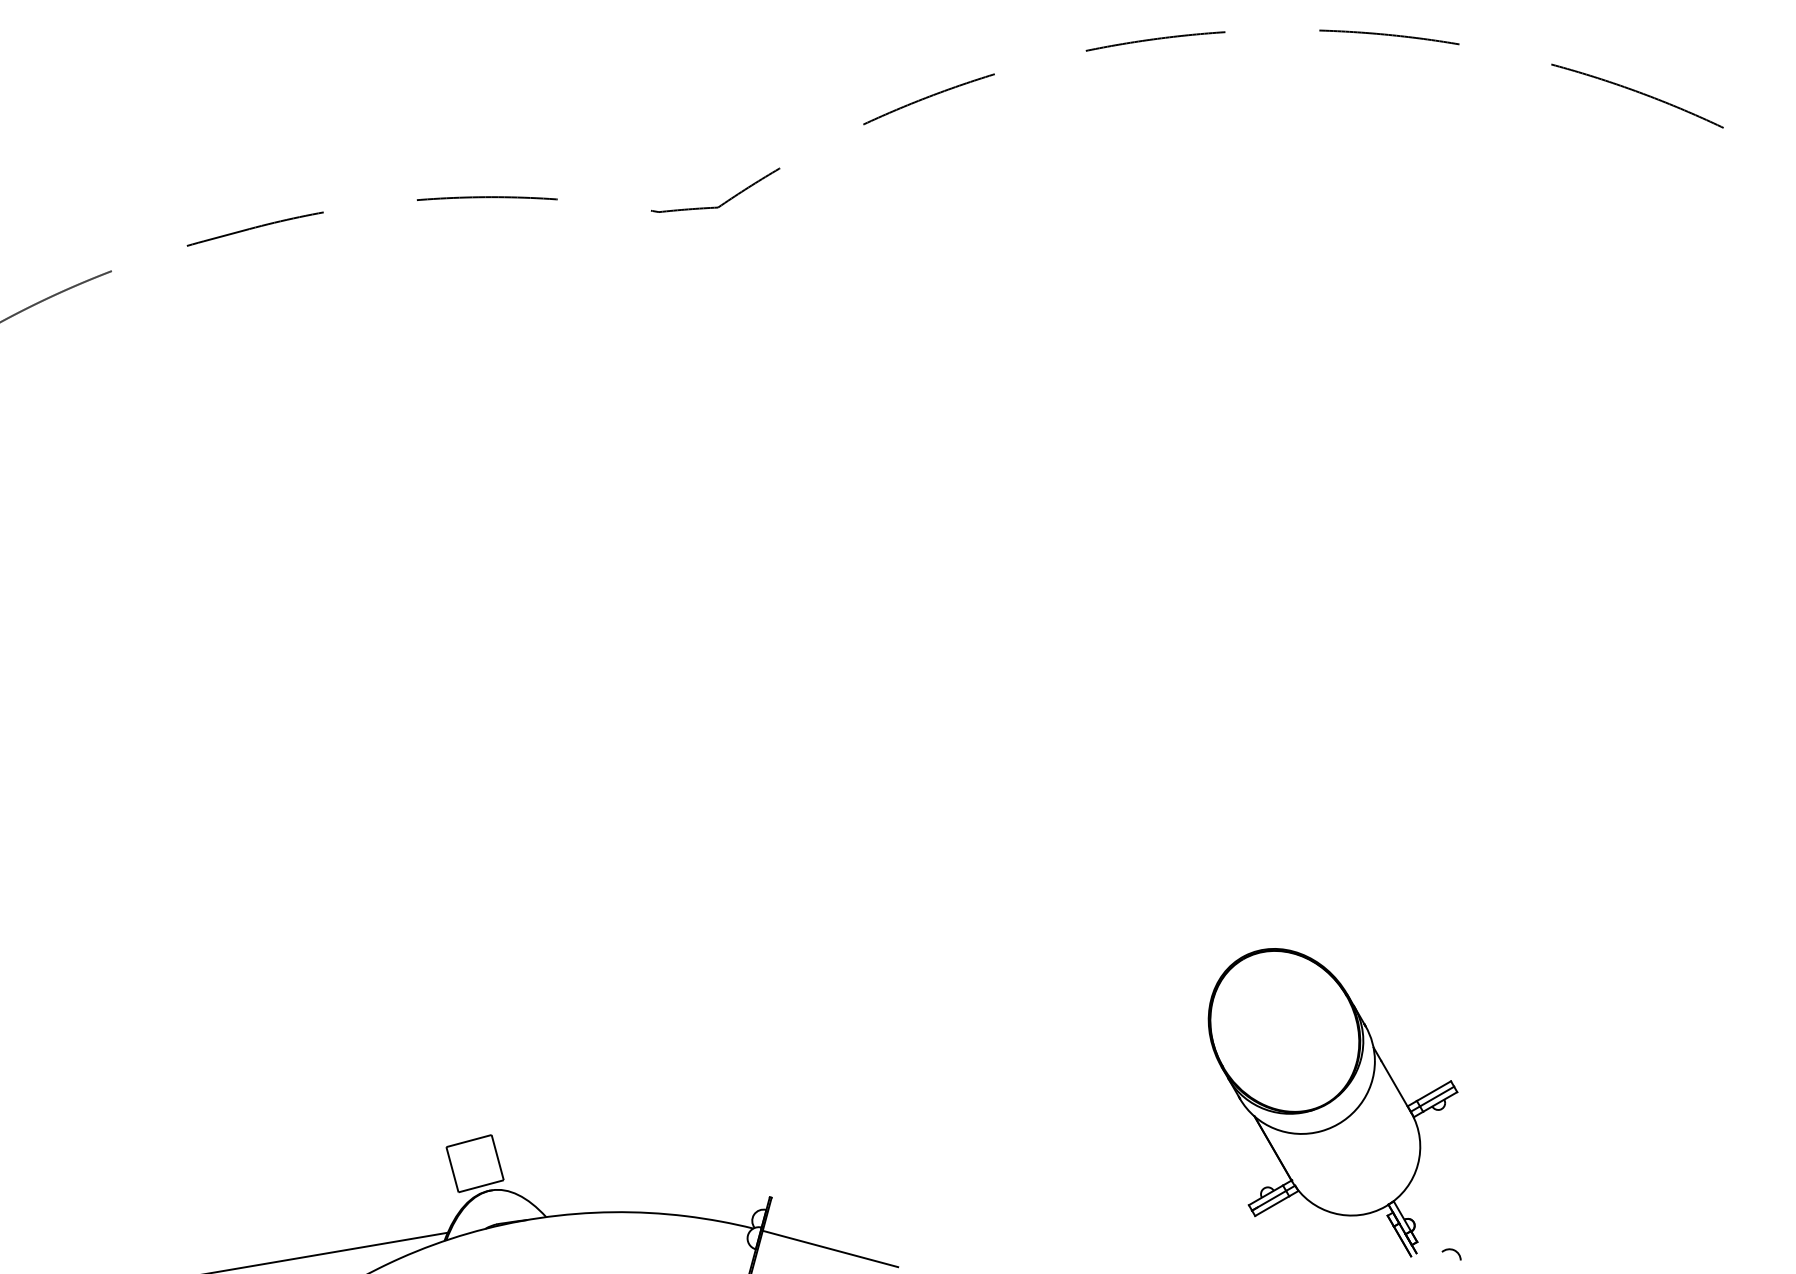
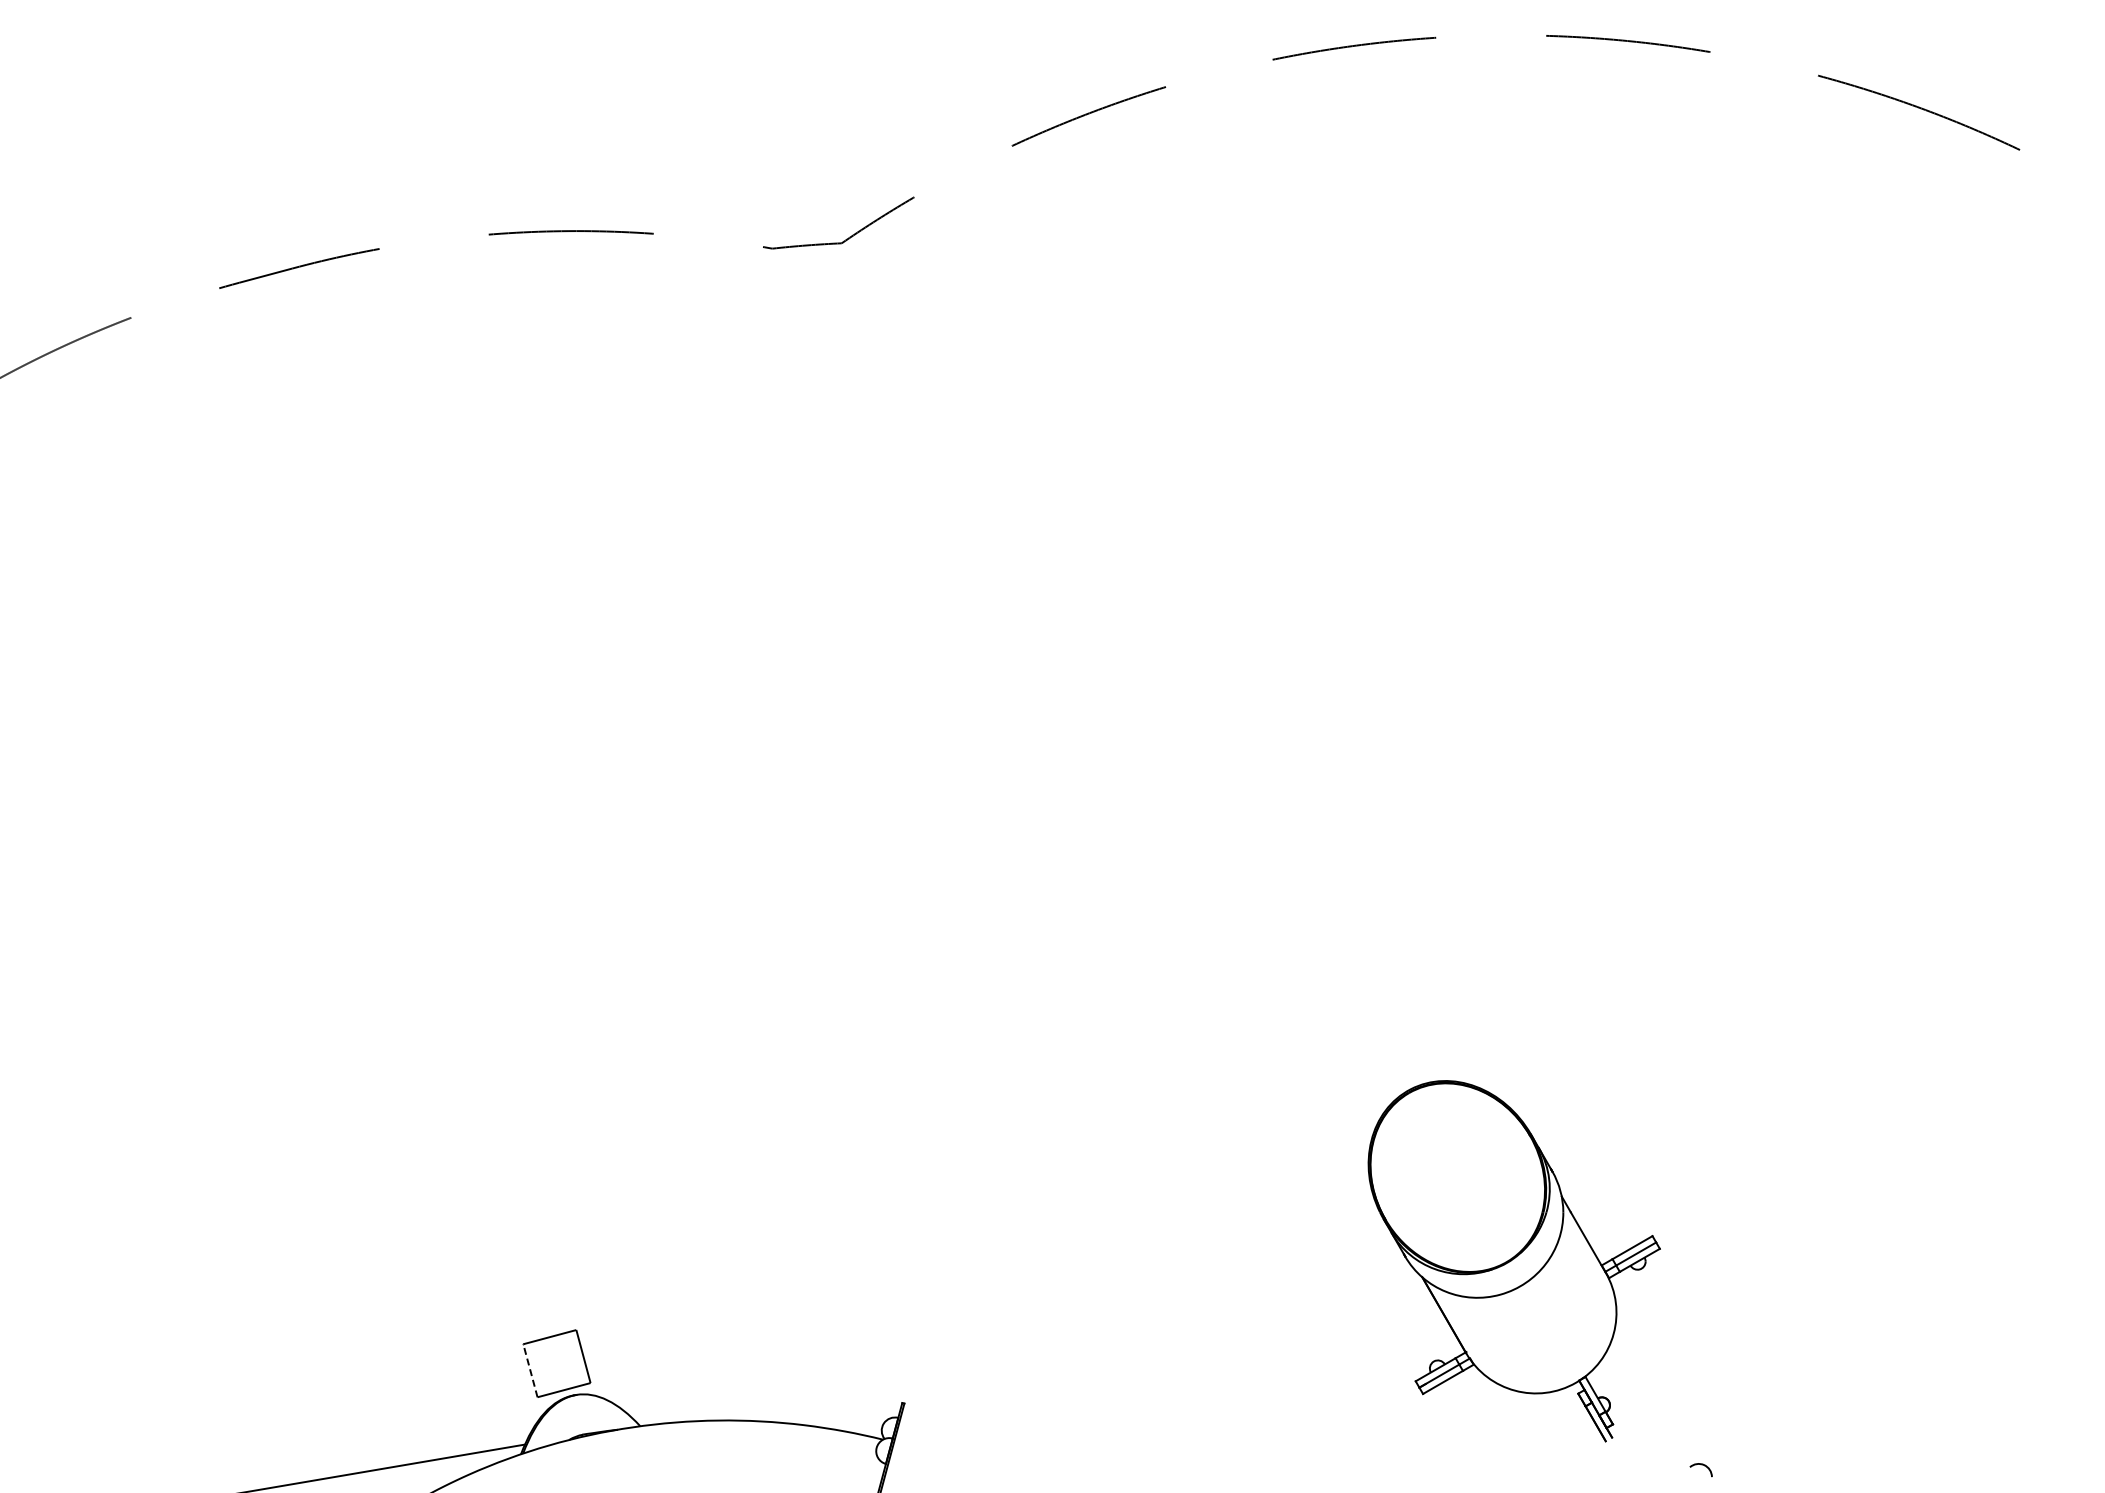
part: (1332, 1102) -> (1513, 1261), moved
line: (452, 1169) -> (530, 1370), solid -> dashed
line: (830, 1248) -> (973, 1463), removed

